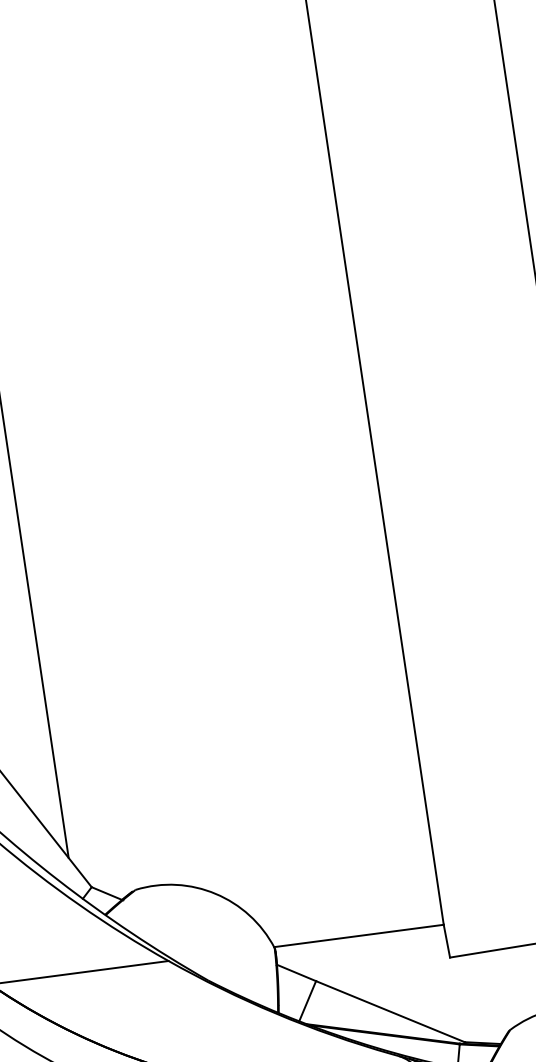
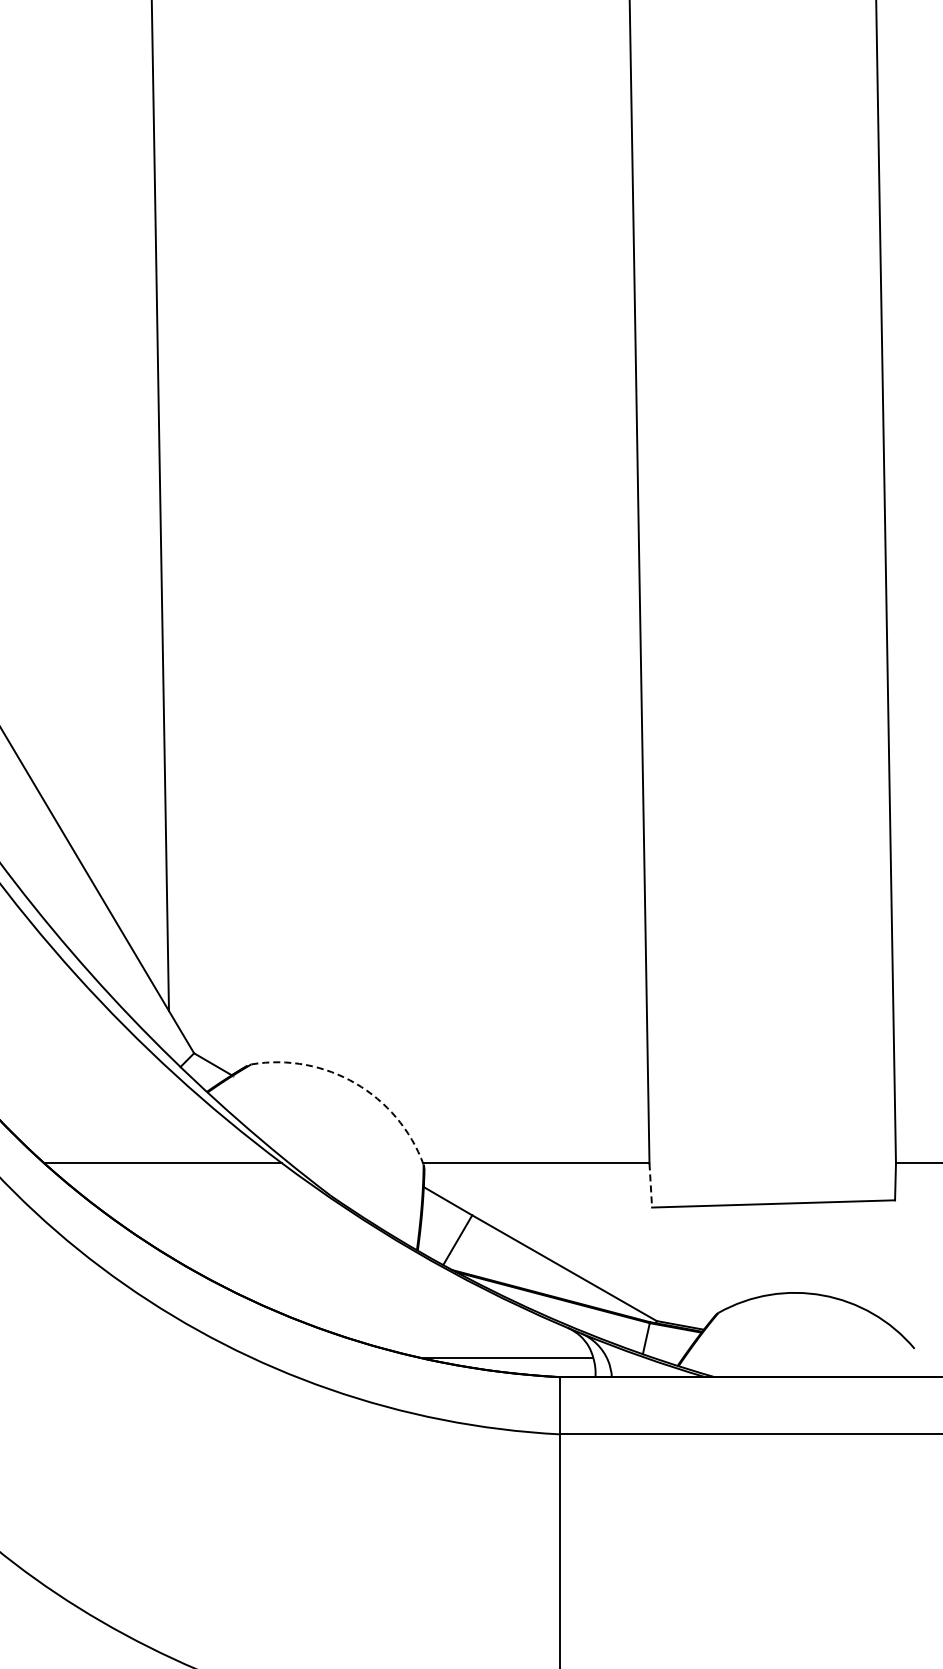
arc: (215, 893) -> (355, 1083), solid -> dashed
line: (446, 941) -> (650, 1185), solid -> dashed

